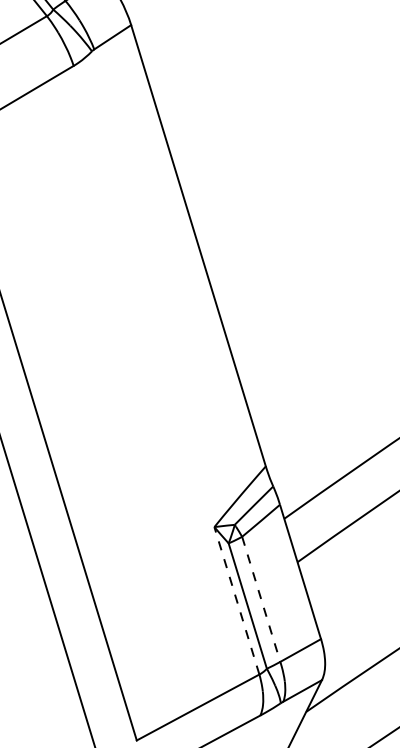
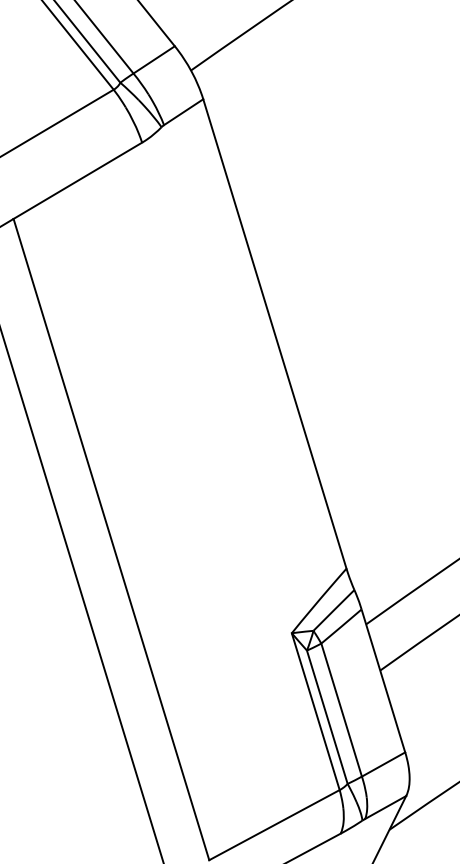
line: (261, 599) -> (341, 710), dashed -> solid
line: (236, 600) -> (315, 711), dashed -> solid

